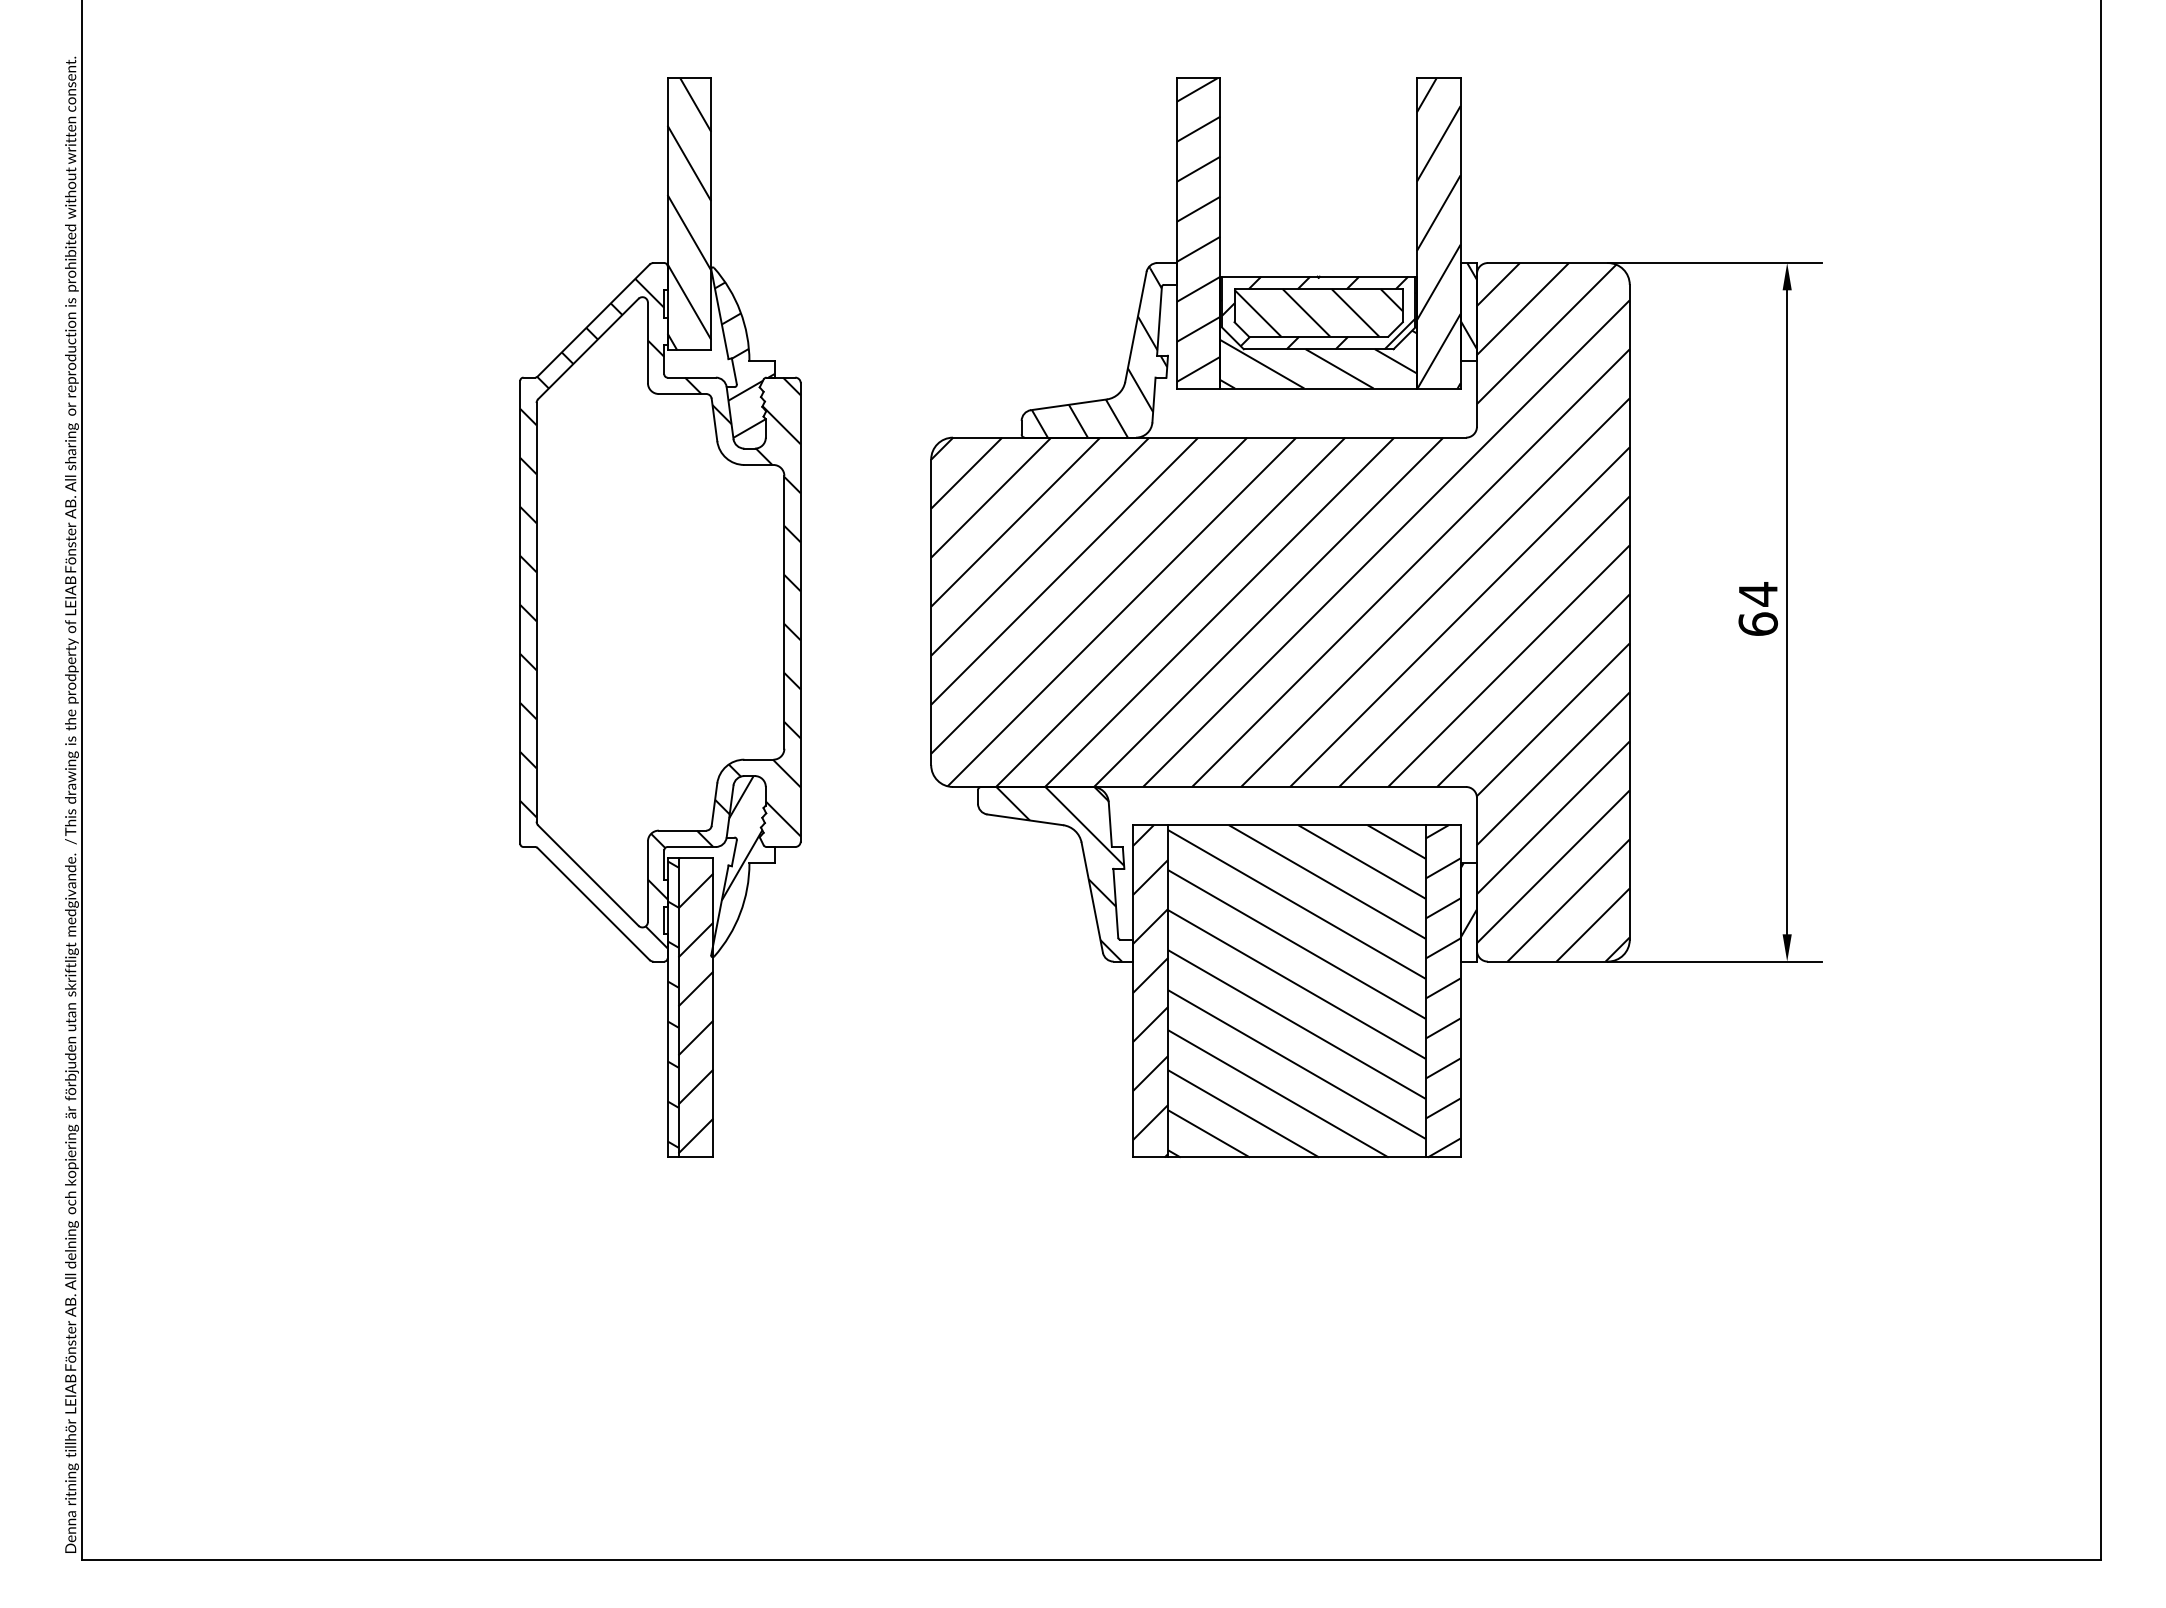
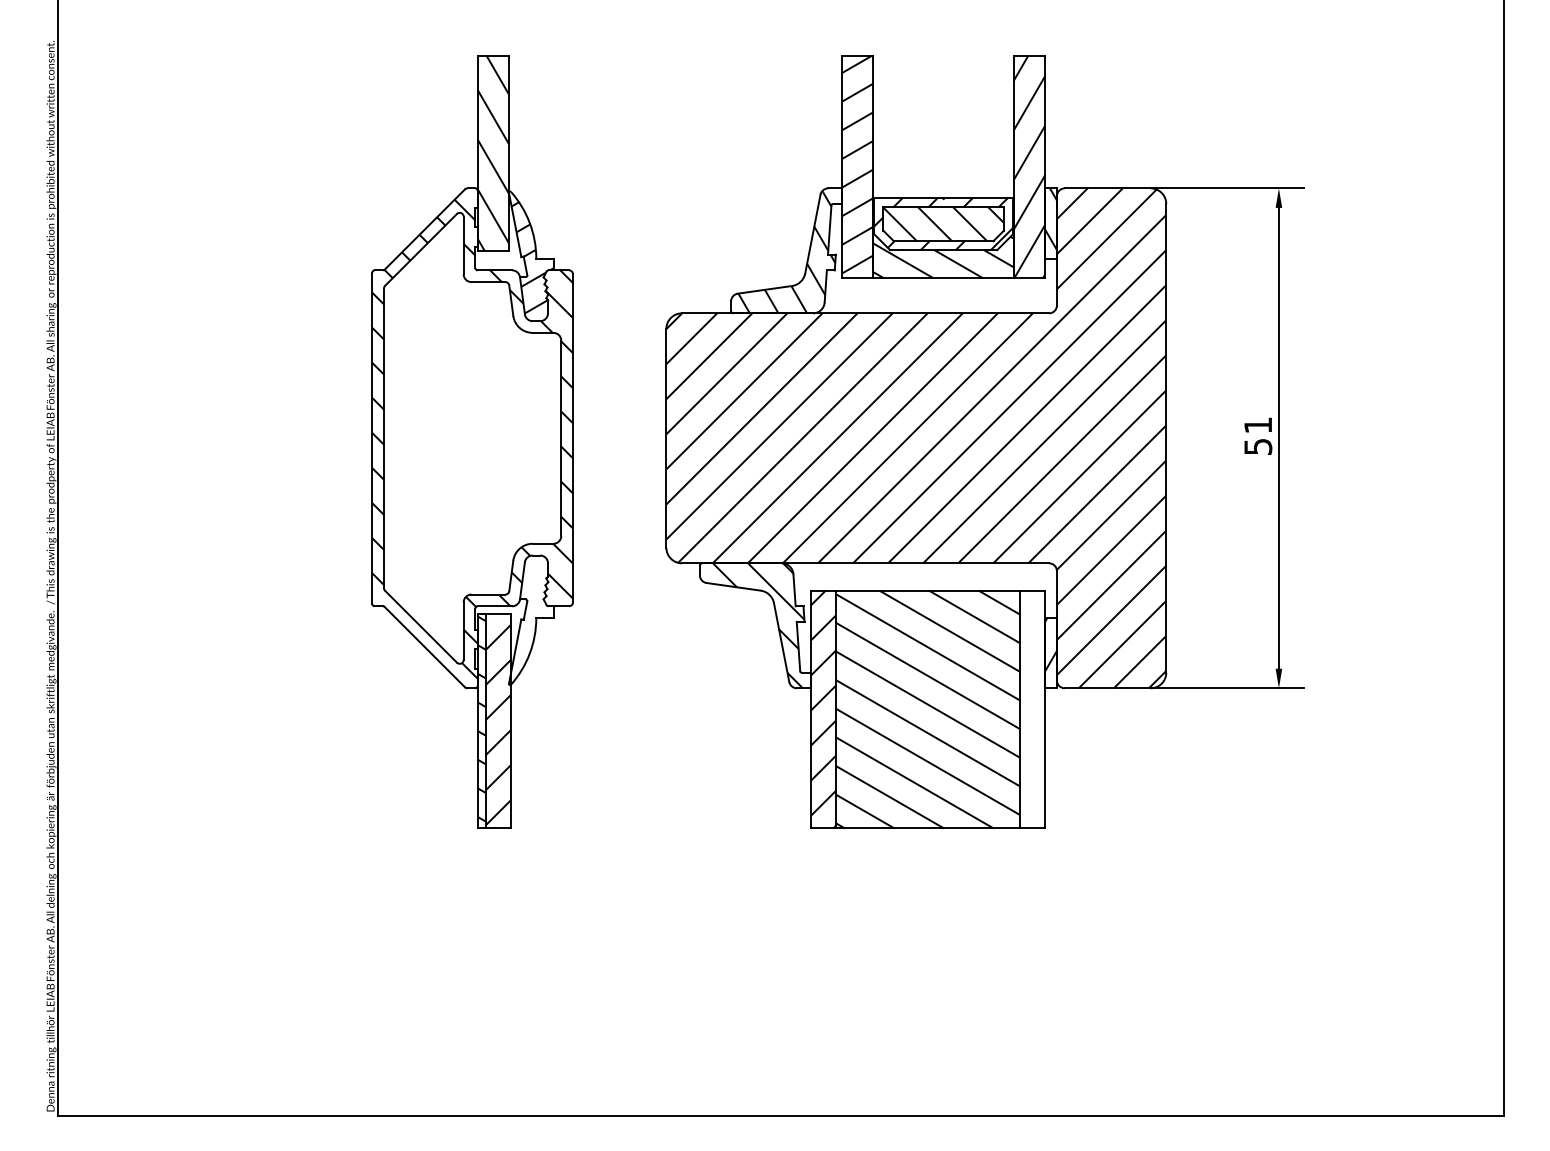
text: (1758, 608) -> (1258, 435), 64 -> 51
hatch: (741, 838) -> (530, 600), removed
hatch: (1442, 991) -> (1032, 709), removed

